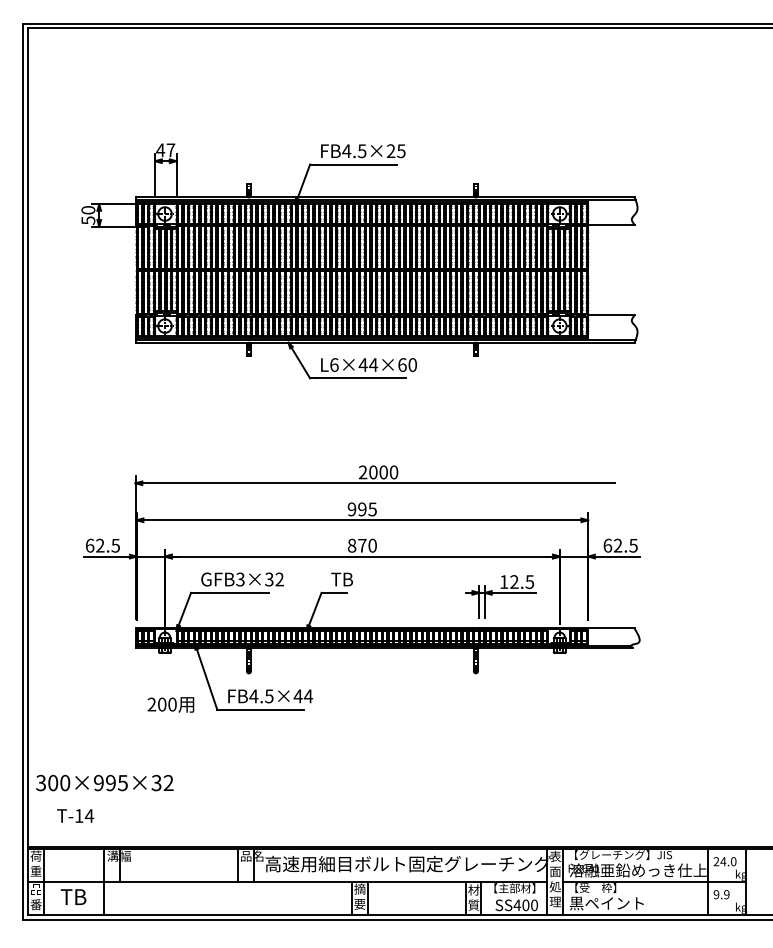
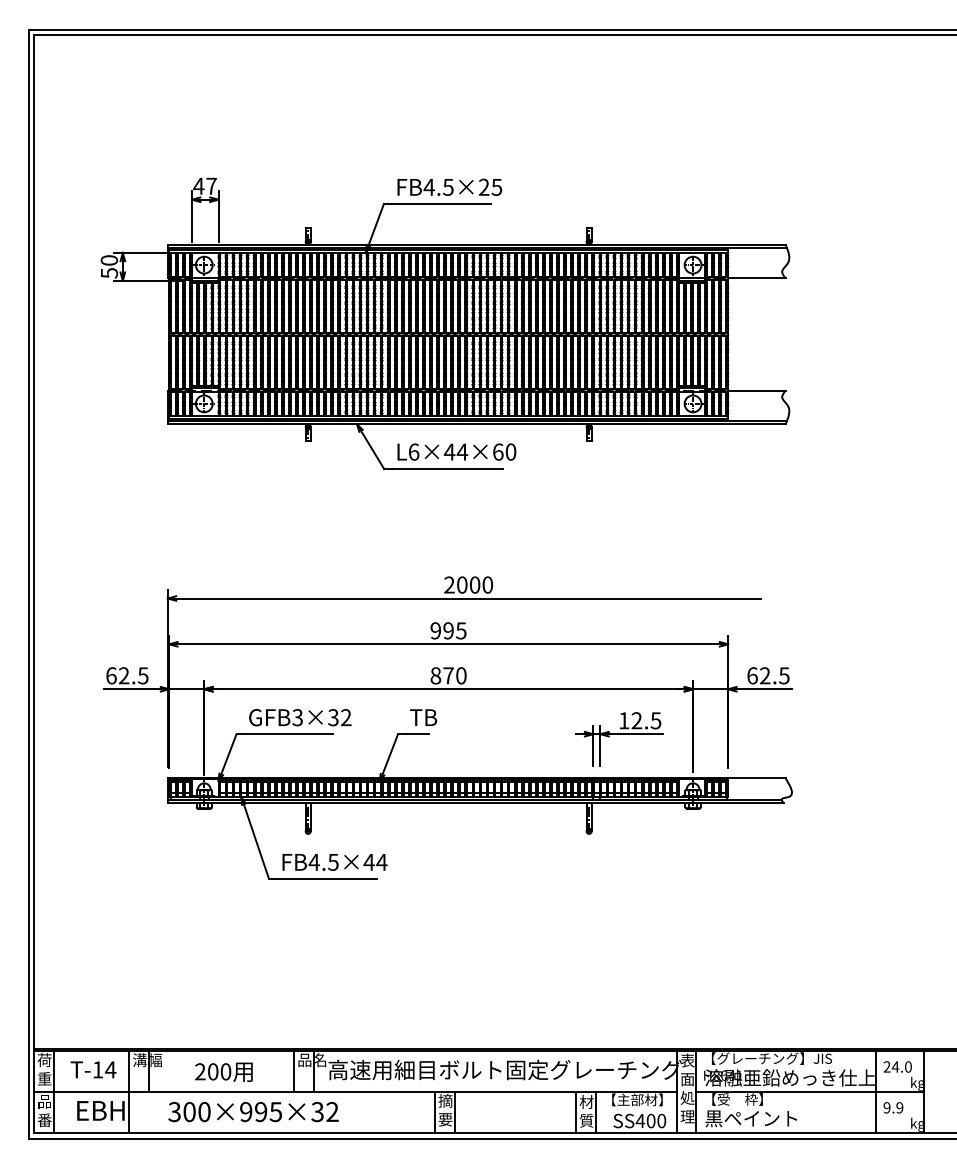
text: (170, 704) -> (223, 1071), moved
text: (104, 783) -> (253, 1112), moved
text: (75, 815) -> (93, 1069), moved
text: (80, 896) -> (99, 1110), TB -> EBH

